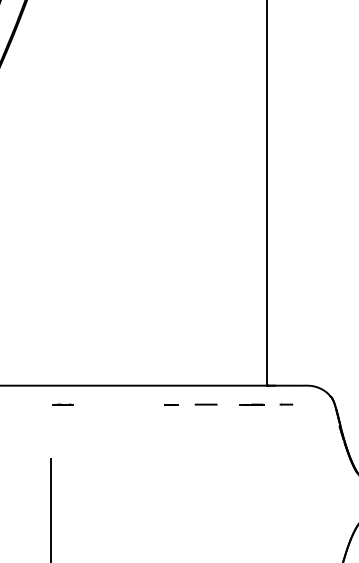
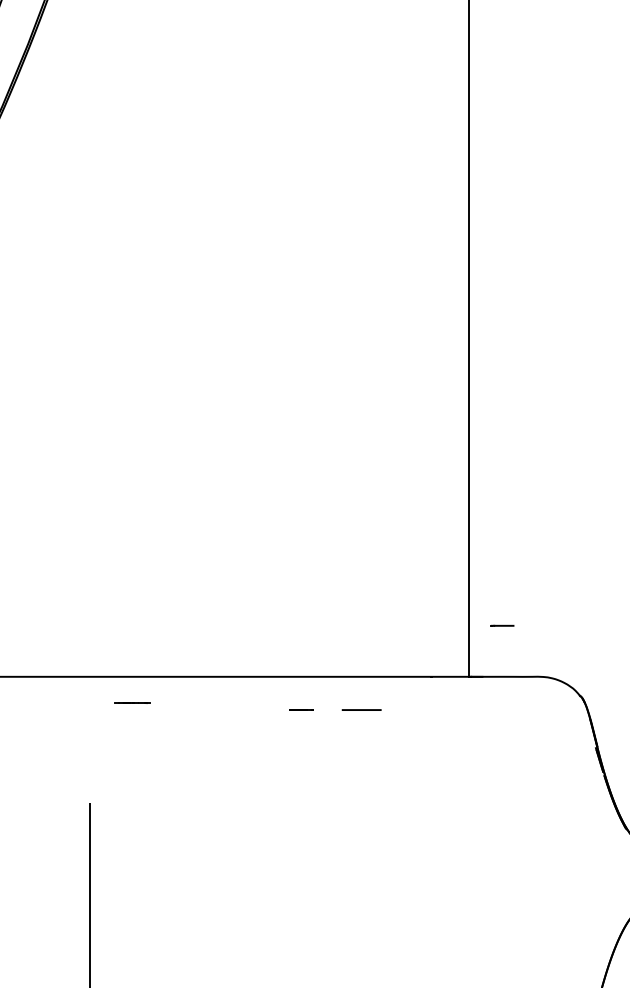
line: (62, 404) -> (132, 702), moved
line: (251, 404) -> (441, 709), removed
line: (286, 404) -> (502, 625), moved

